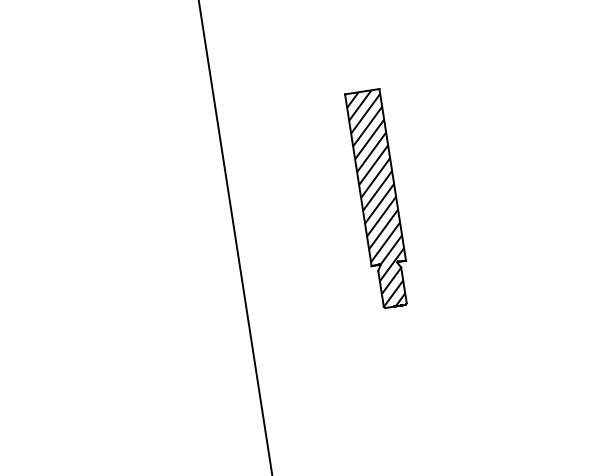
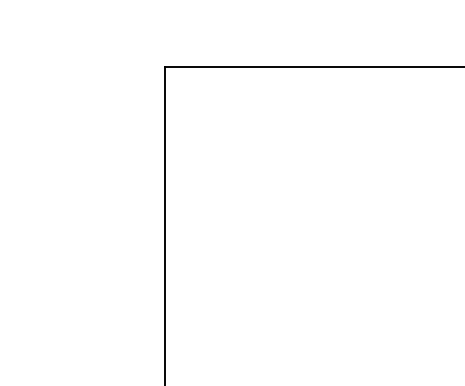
part: (378, 198) -> (260, 235), removed

